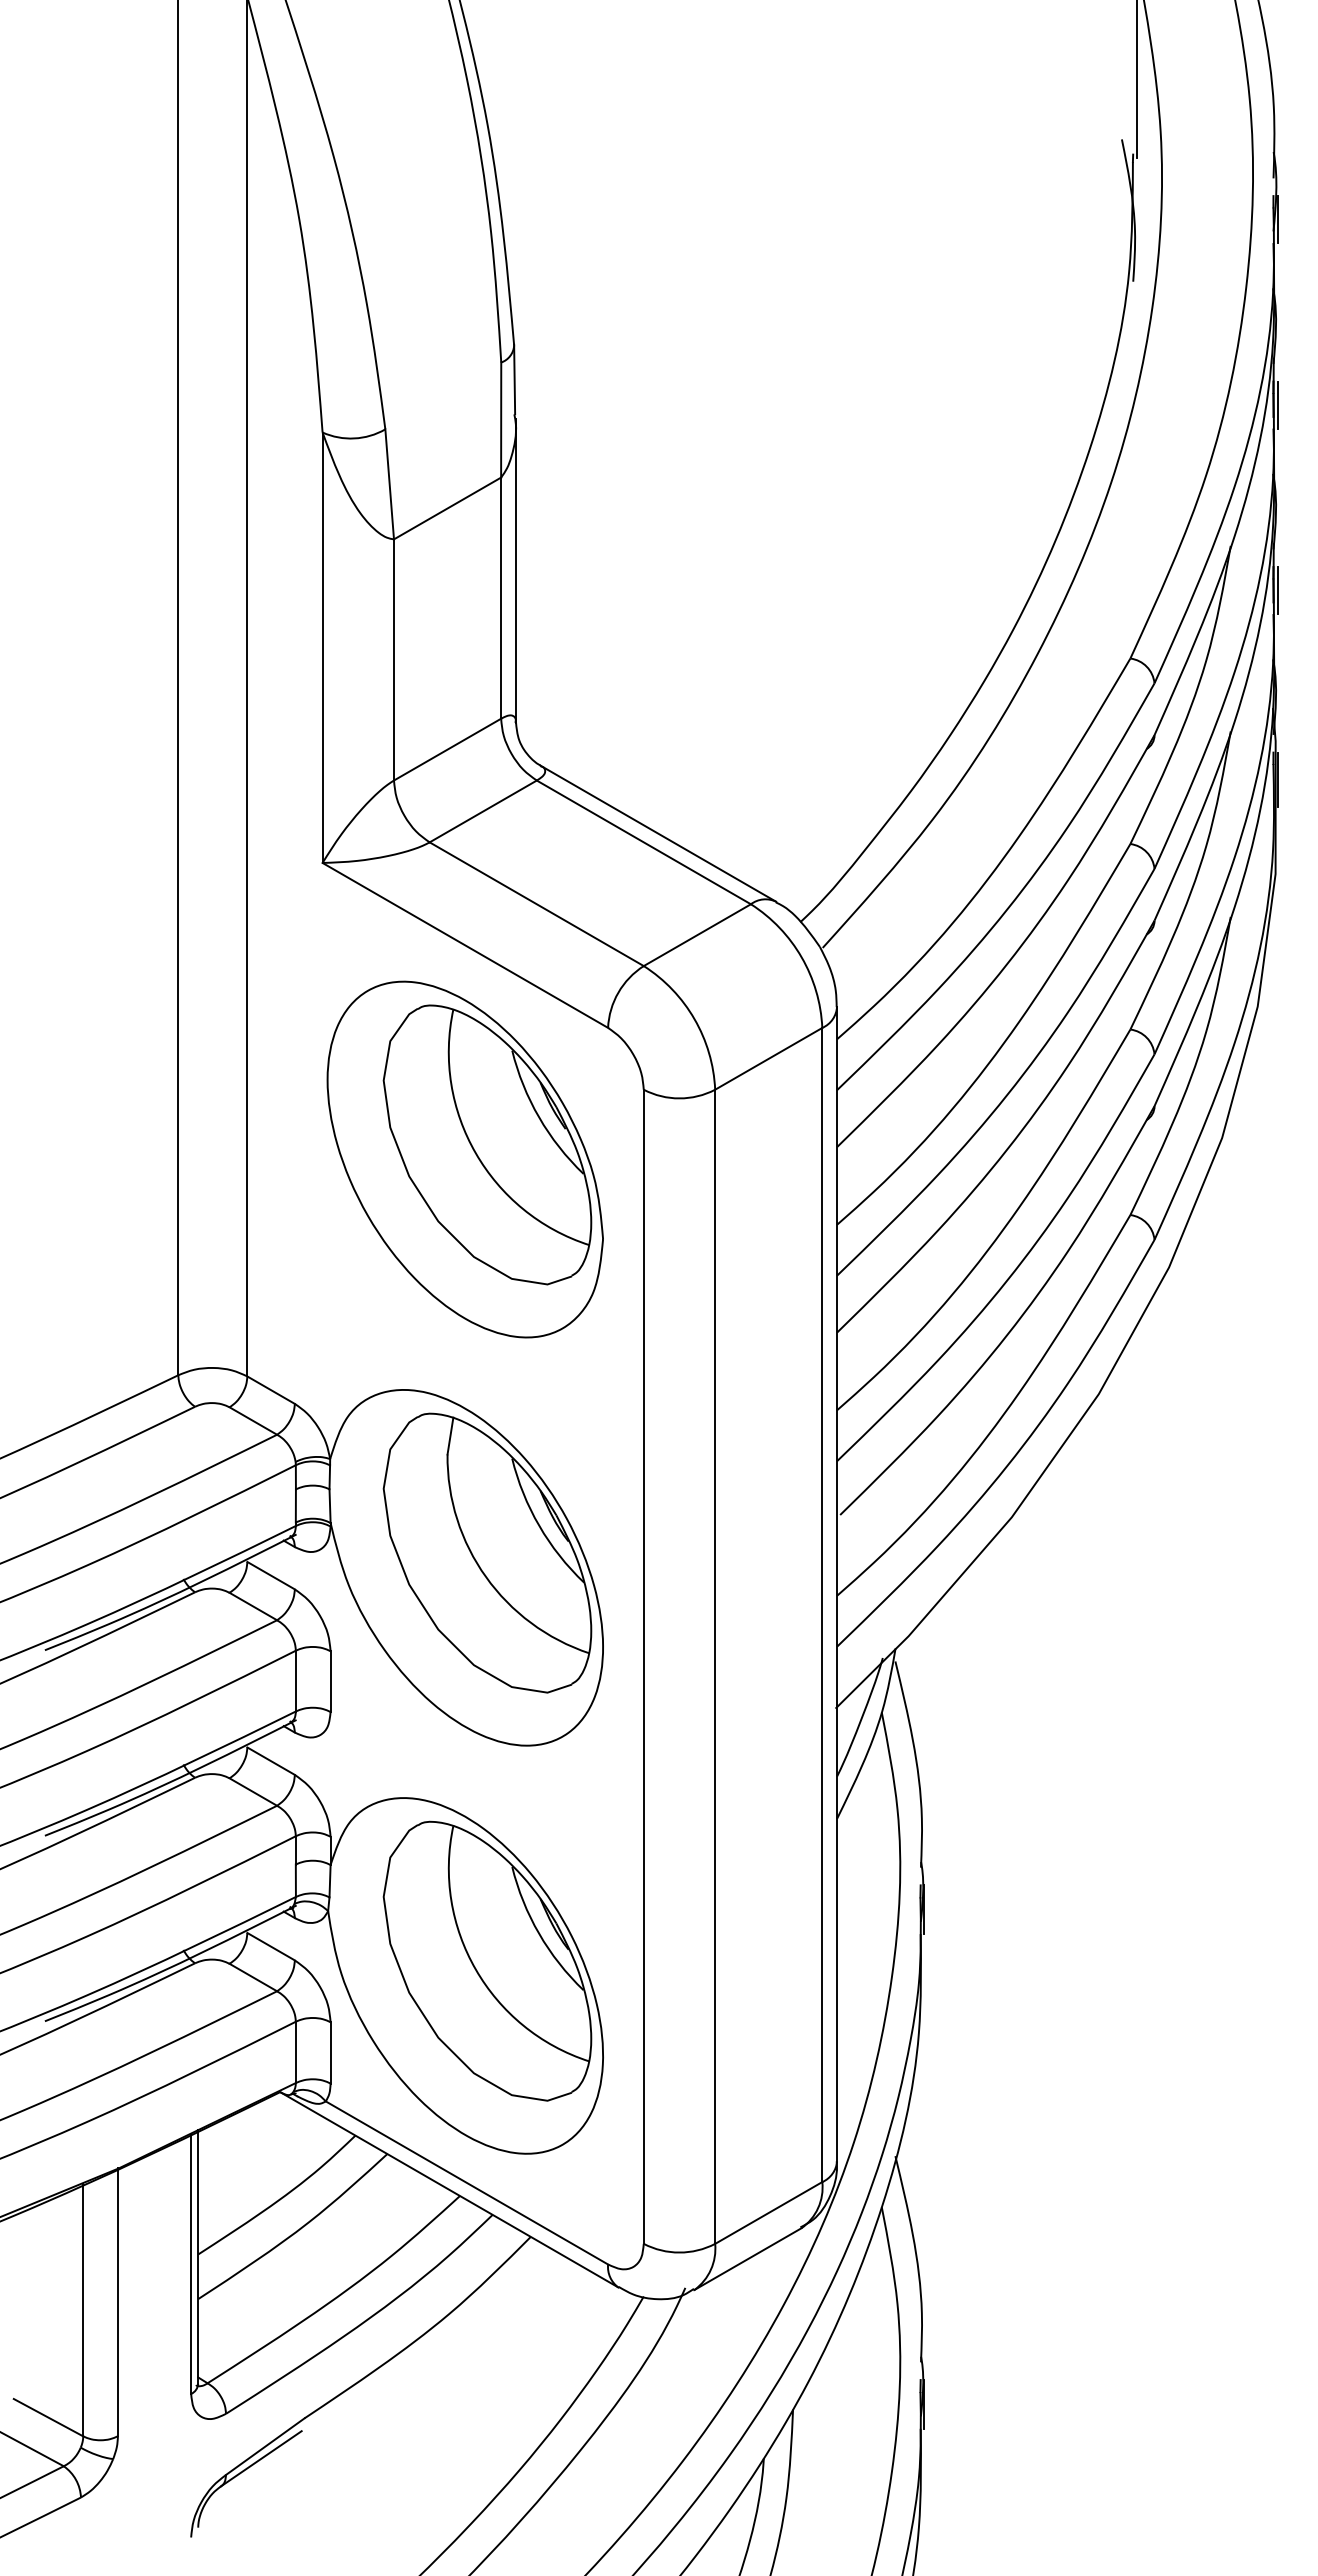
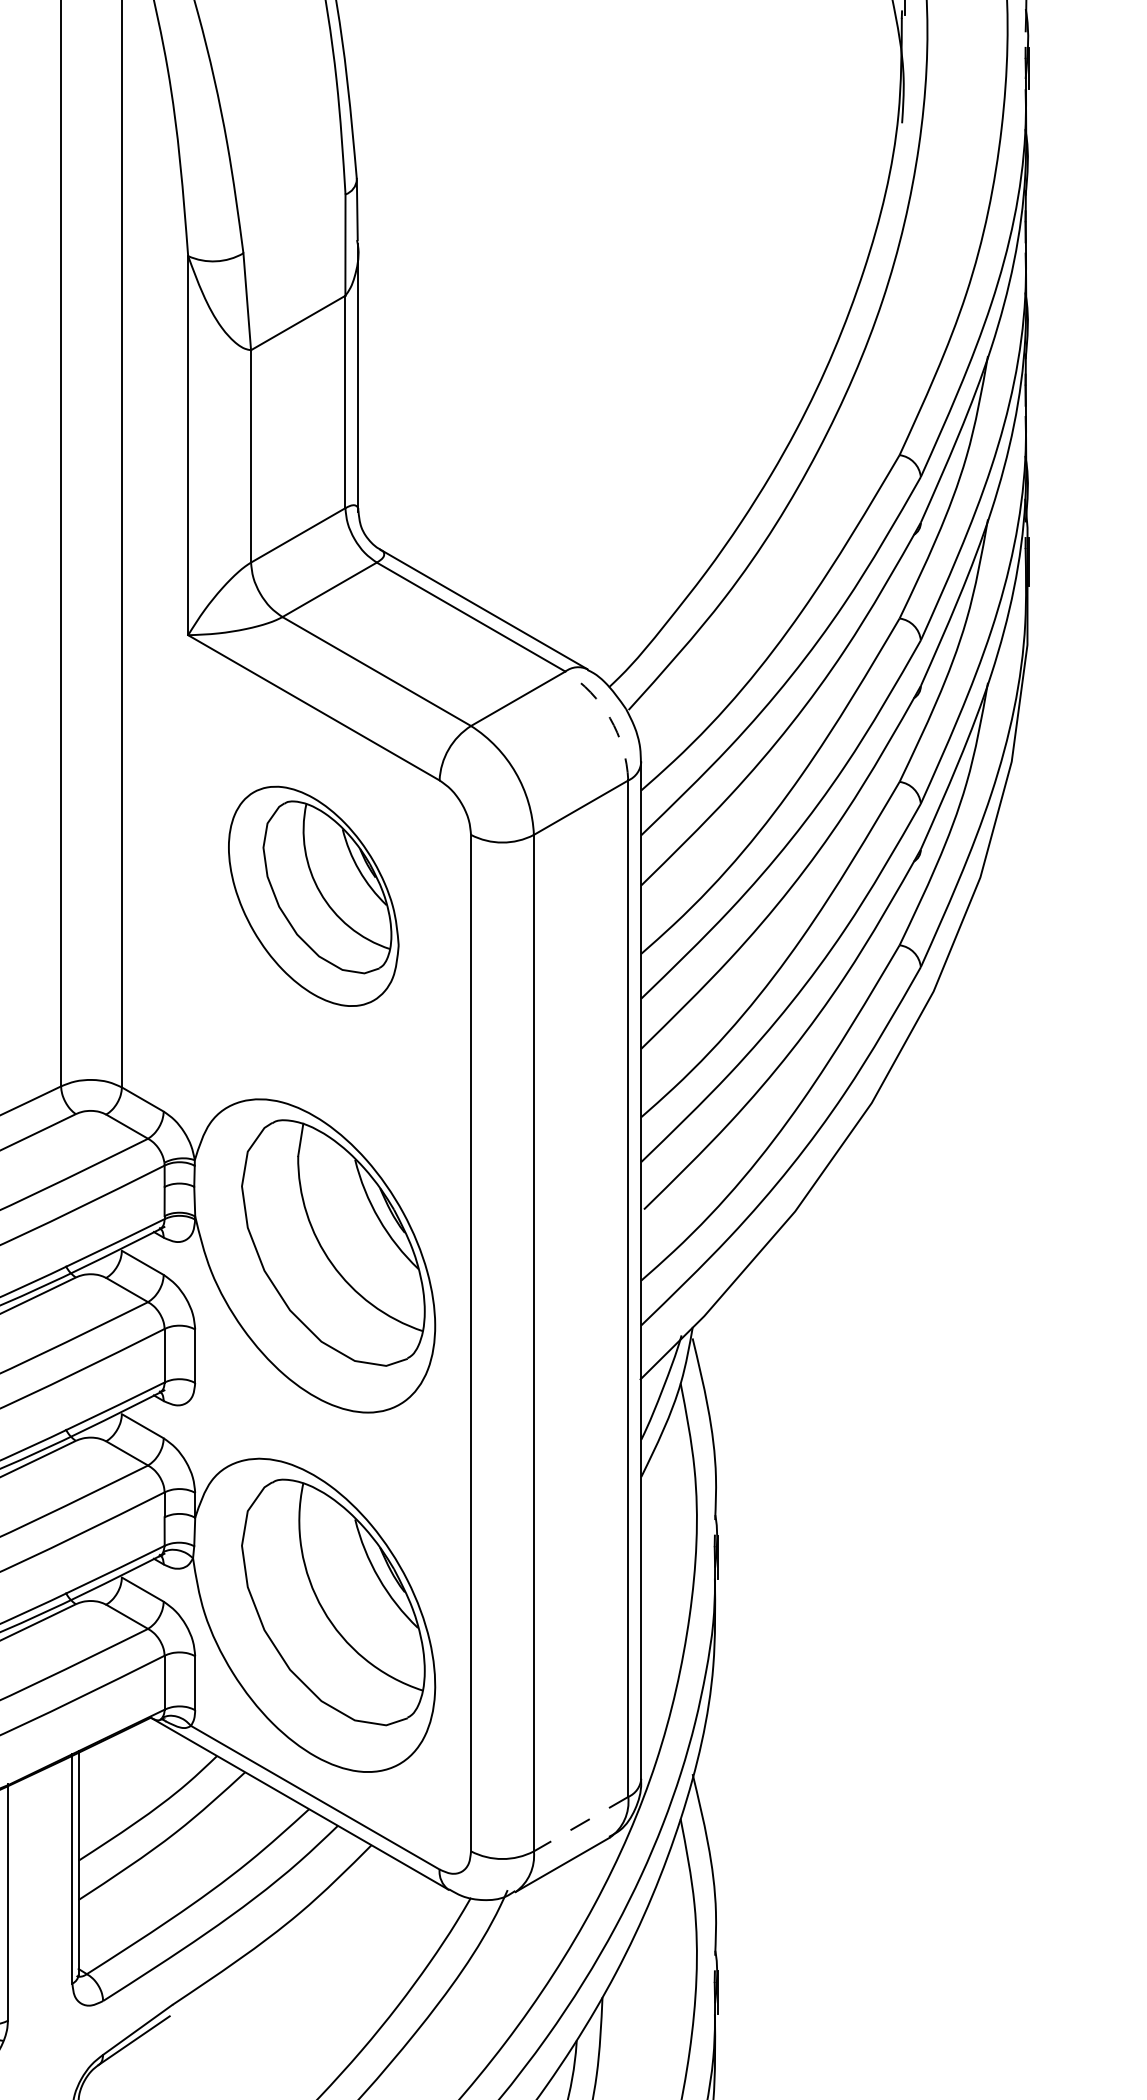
line: (1277, 404) -> (1029, 231), removed
line: (1277, 590) -> (1029, 395), removed
arc: (801, 957) -> (609, 718), solid -> dashed
part: (464, 1159) -> (313, 896), size x0.7
line: (768, 2212) -> (580, 1823), solid -> dashed

